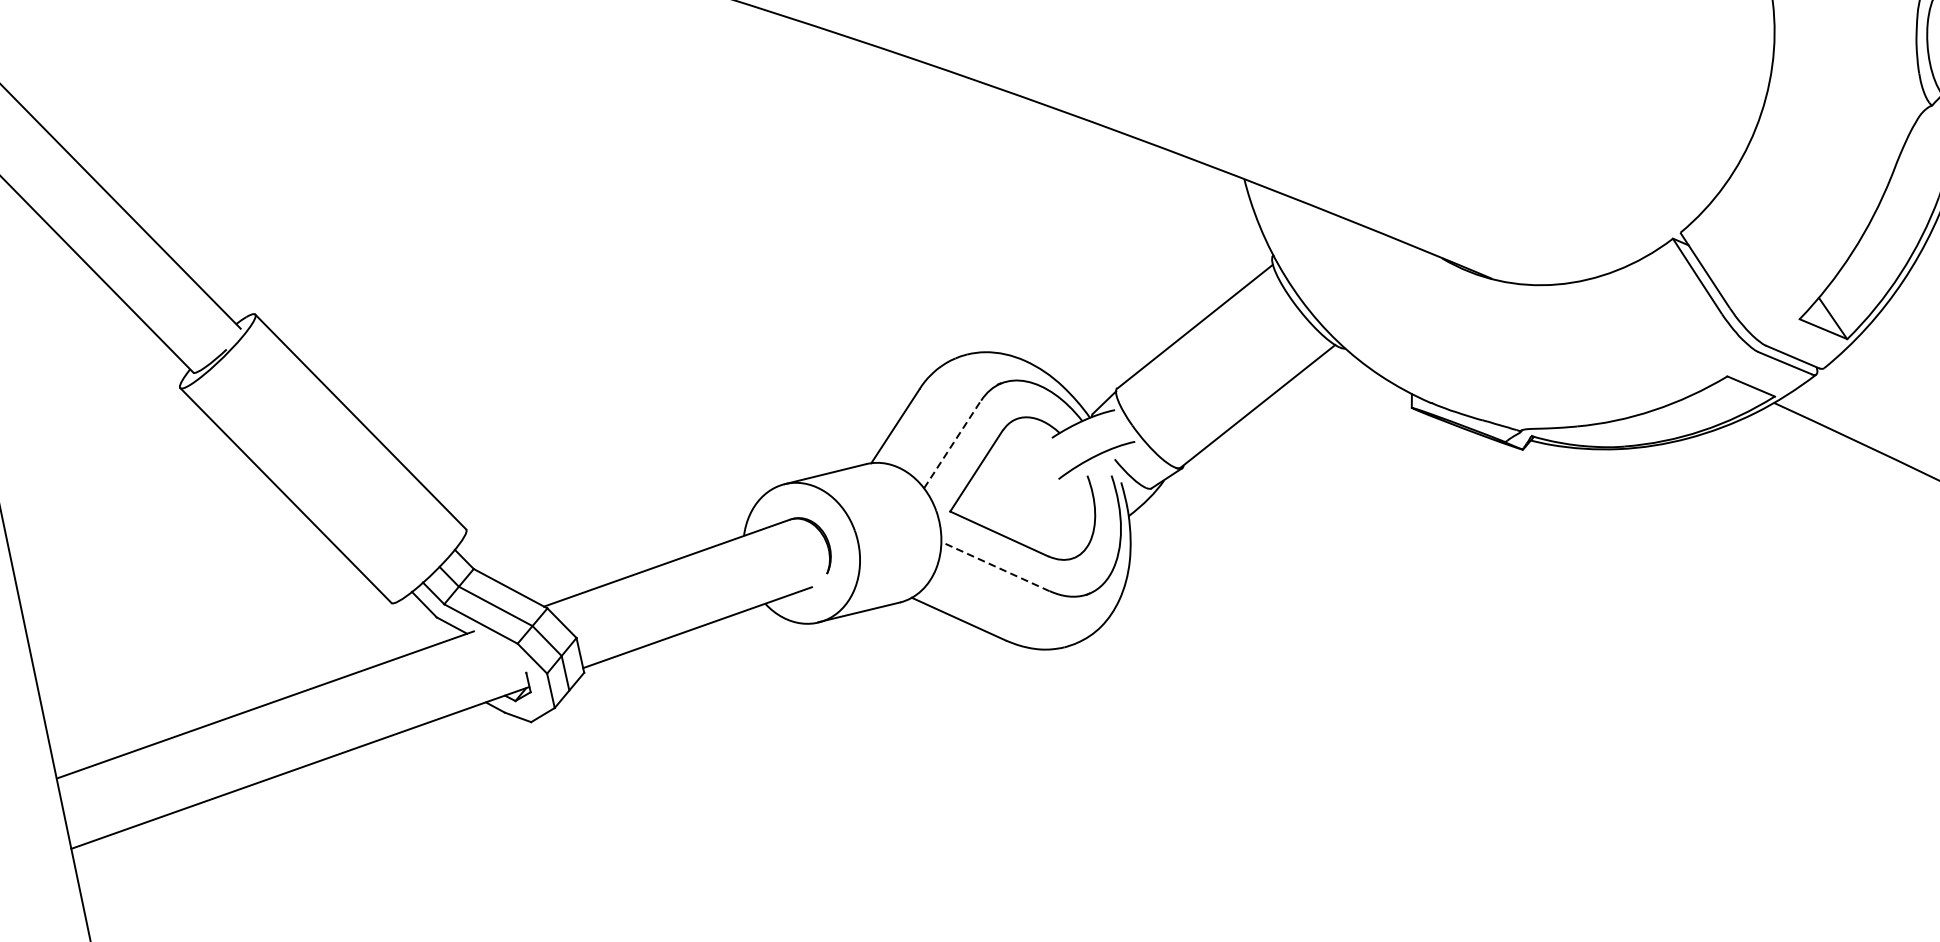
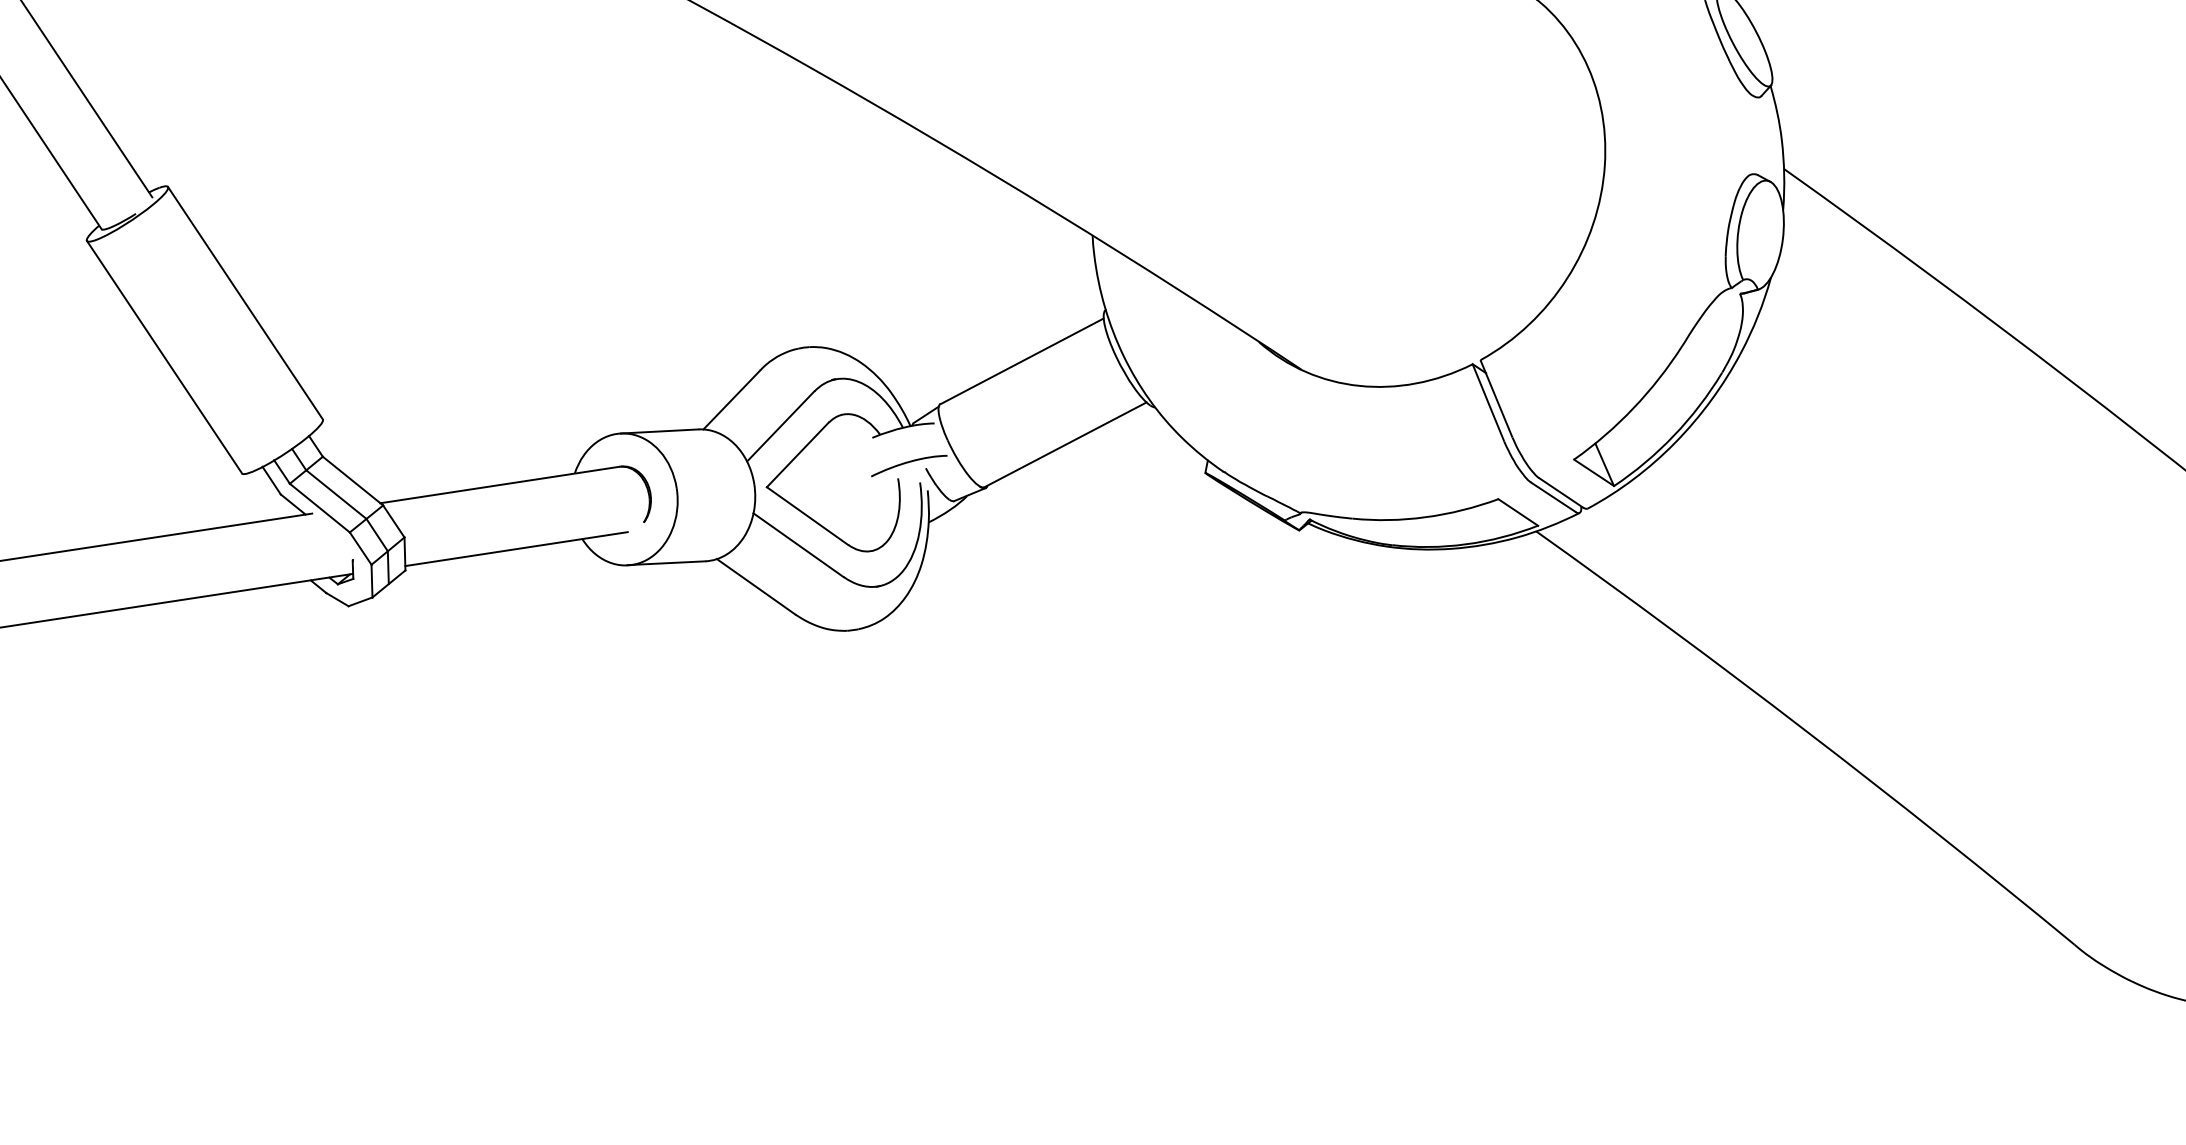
line: (952, 444) -> (780, 426), dashed -> solid
line: (995, 565) -> (798, 544), dashed -> solid

